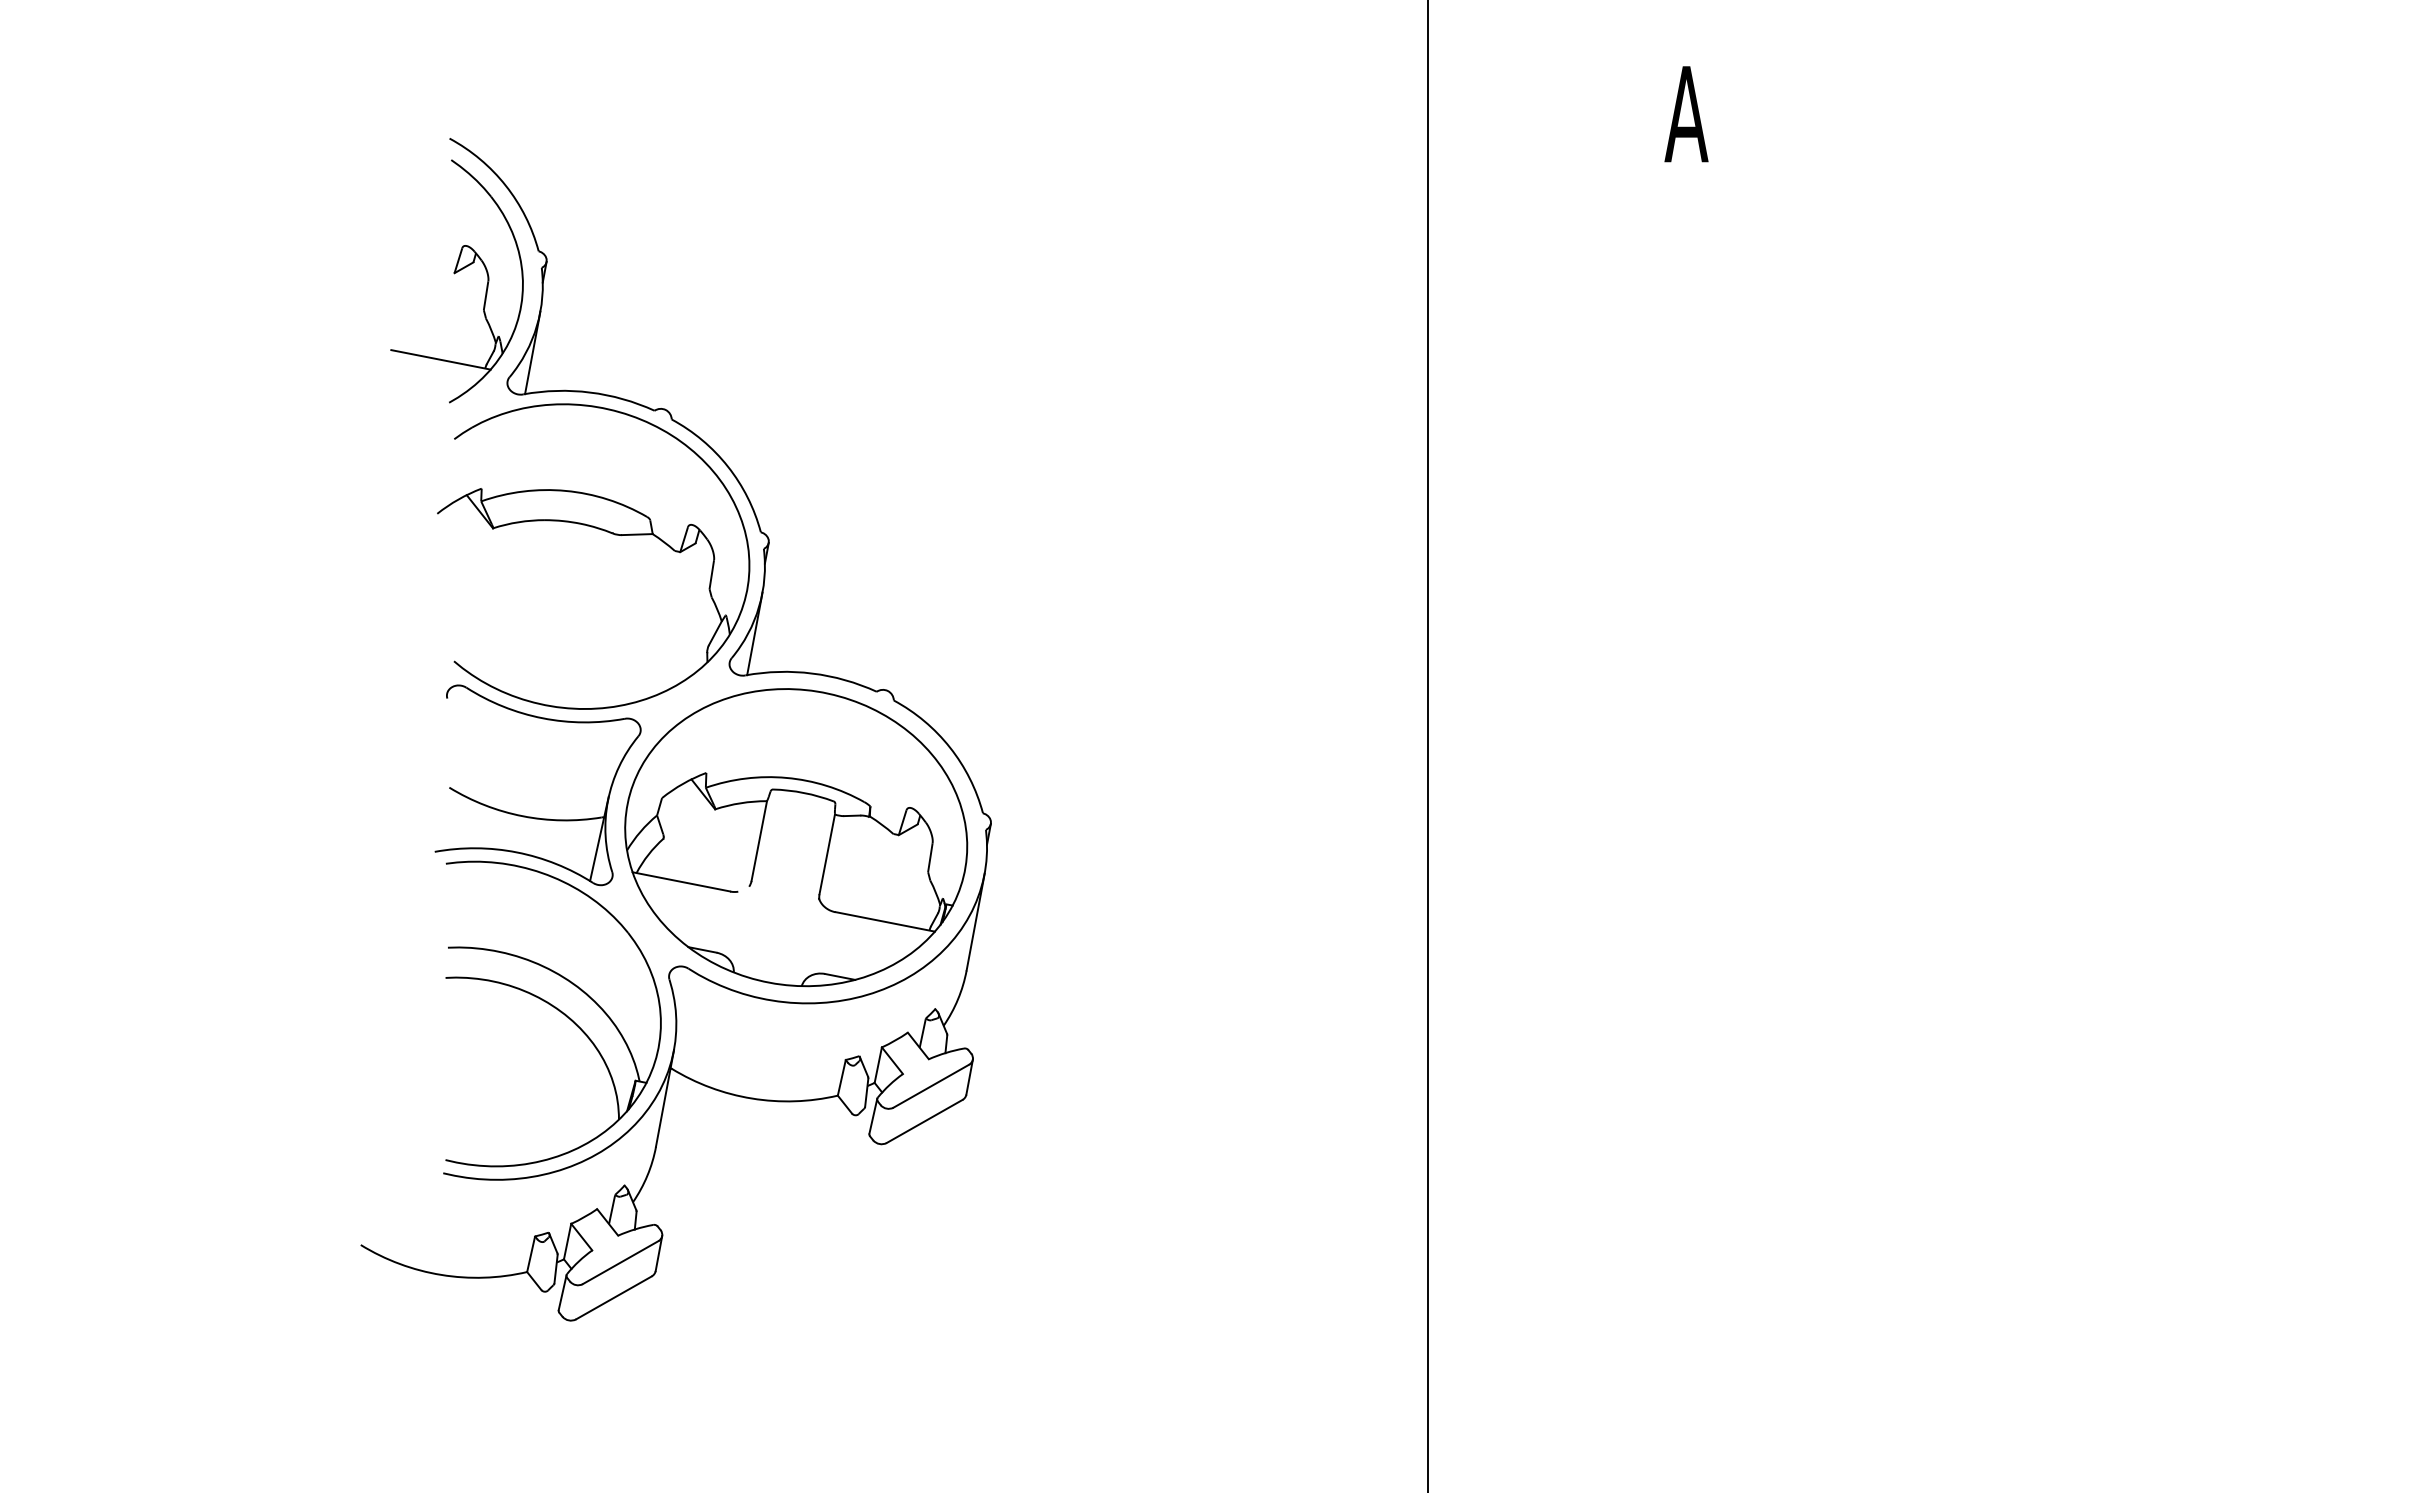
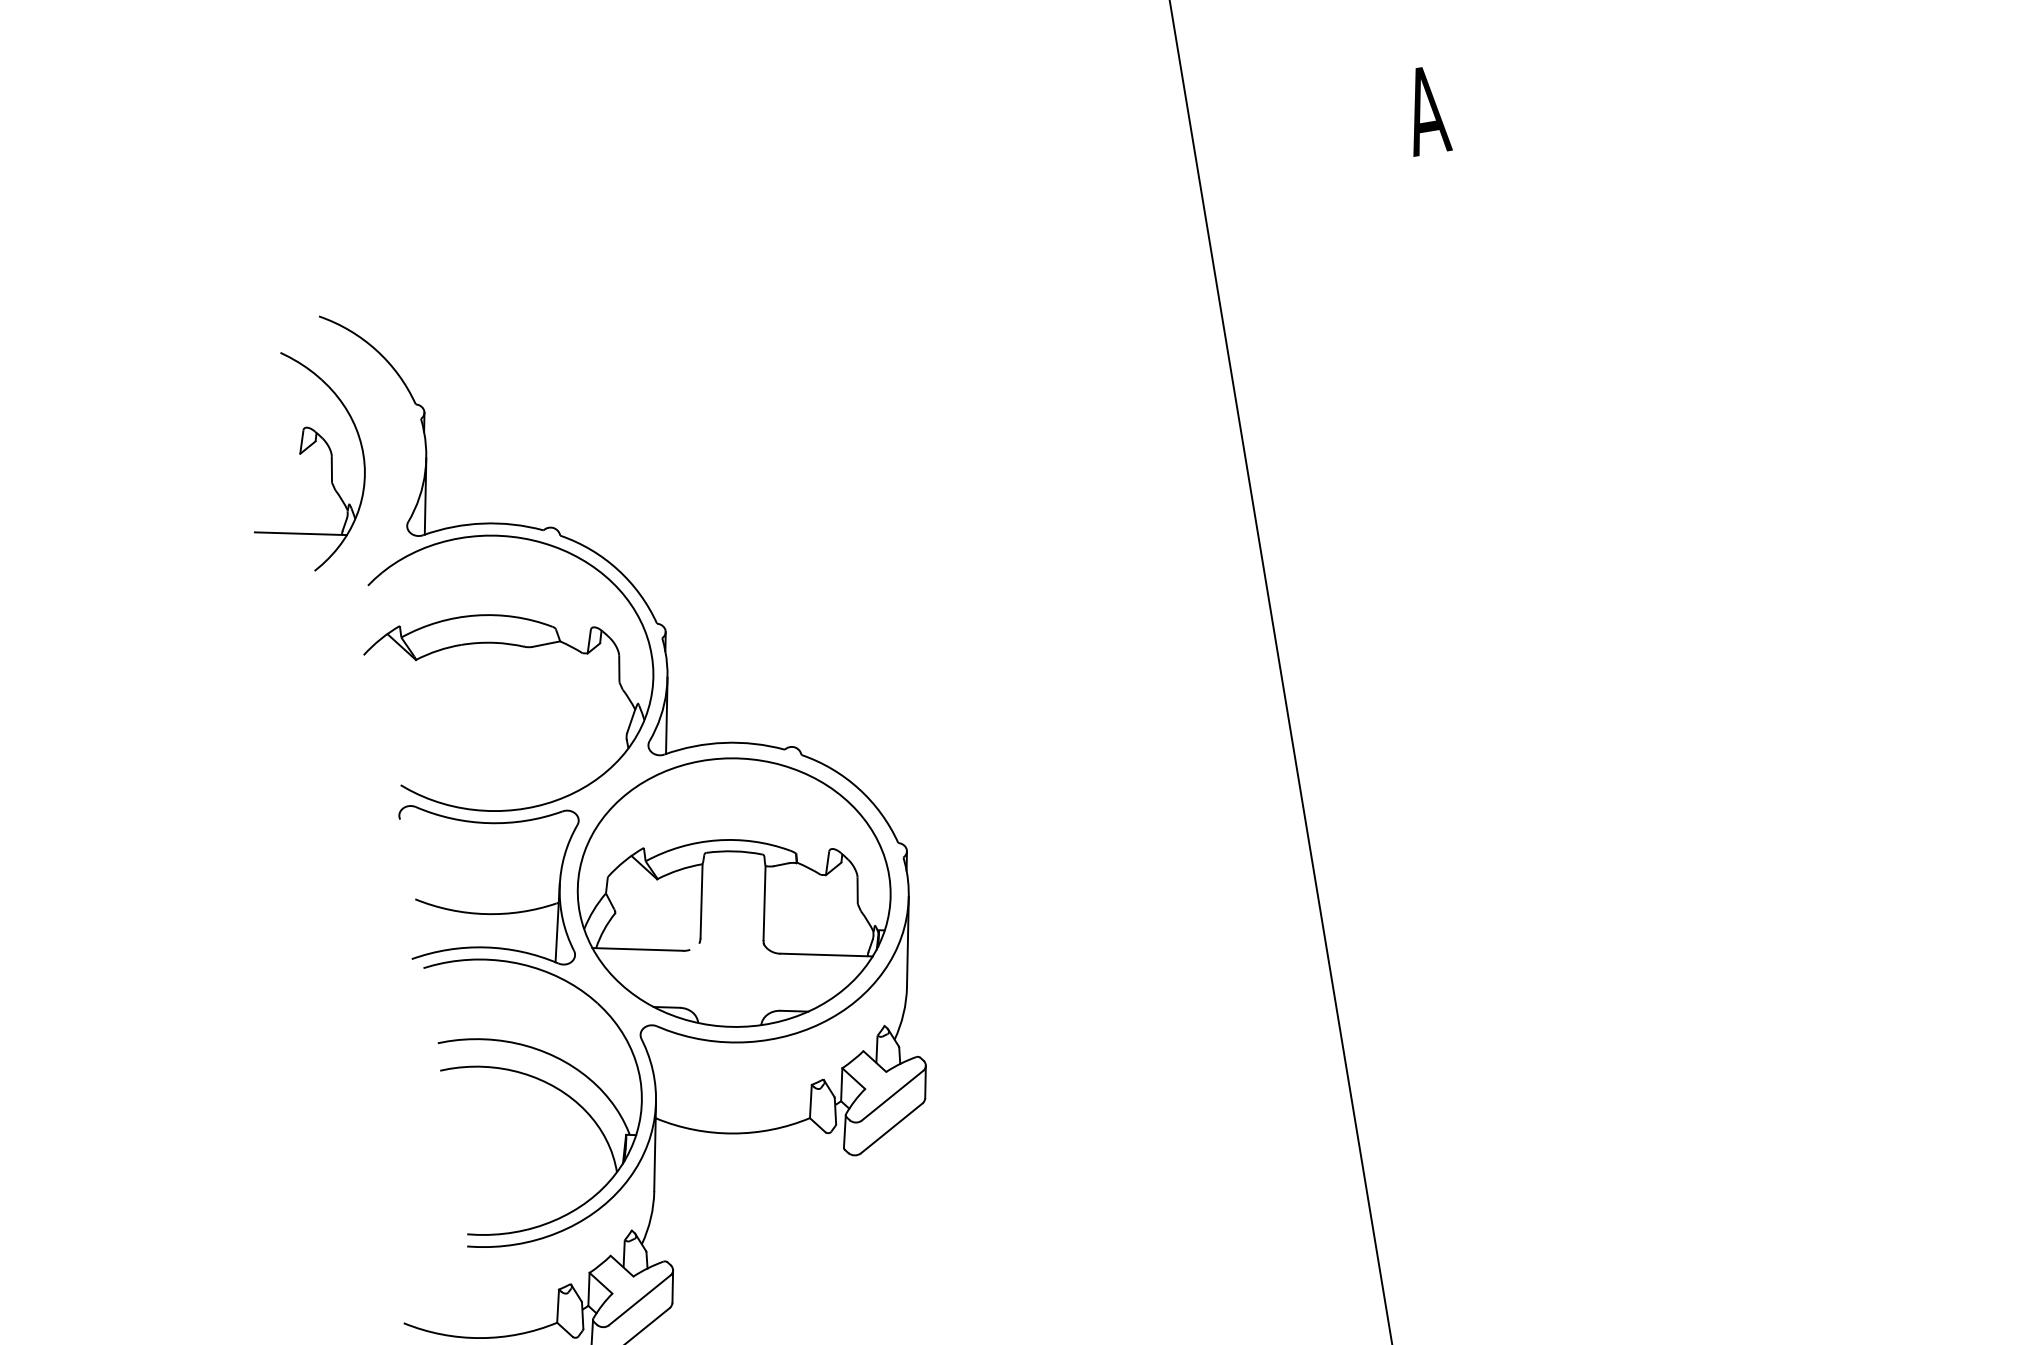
part: (454, 274) -> (300, 455), moved

